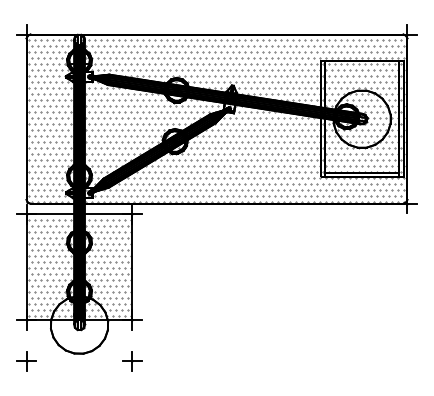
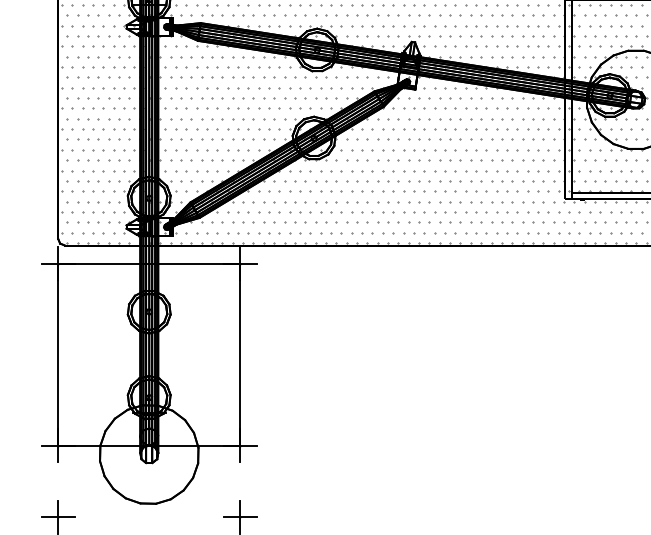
hatch: (79, 268) -> (149, 357), removed

